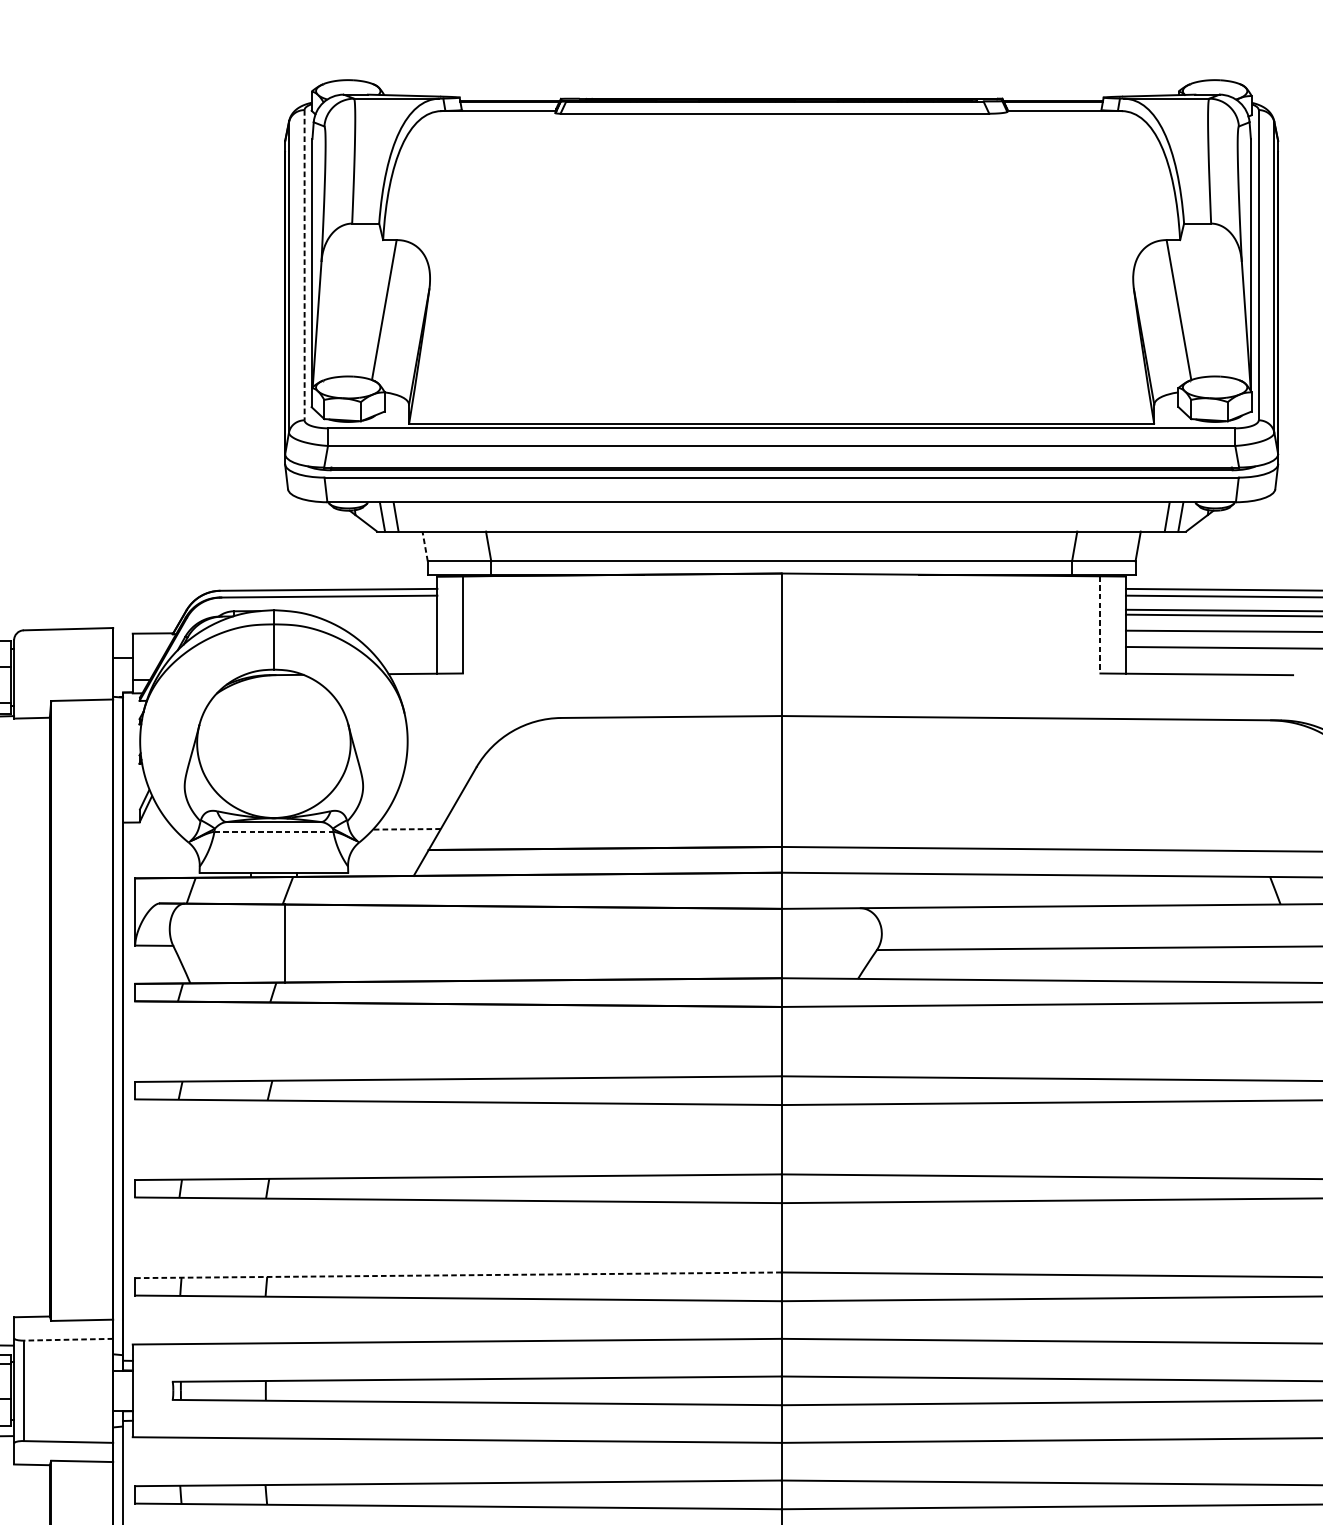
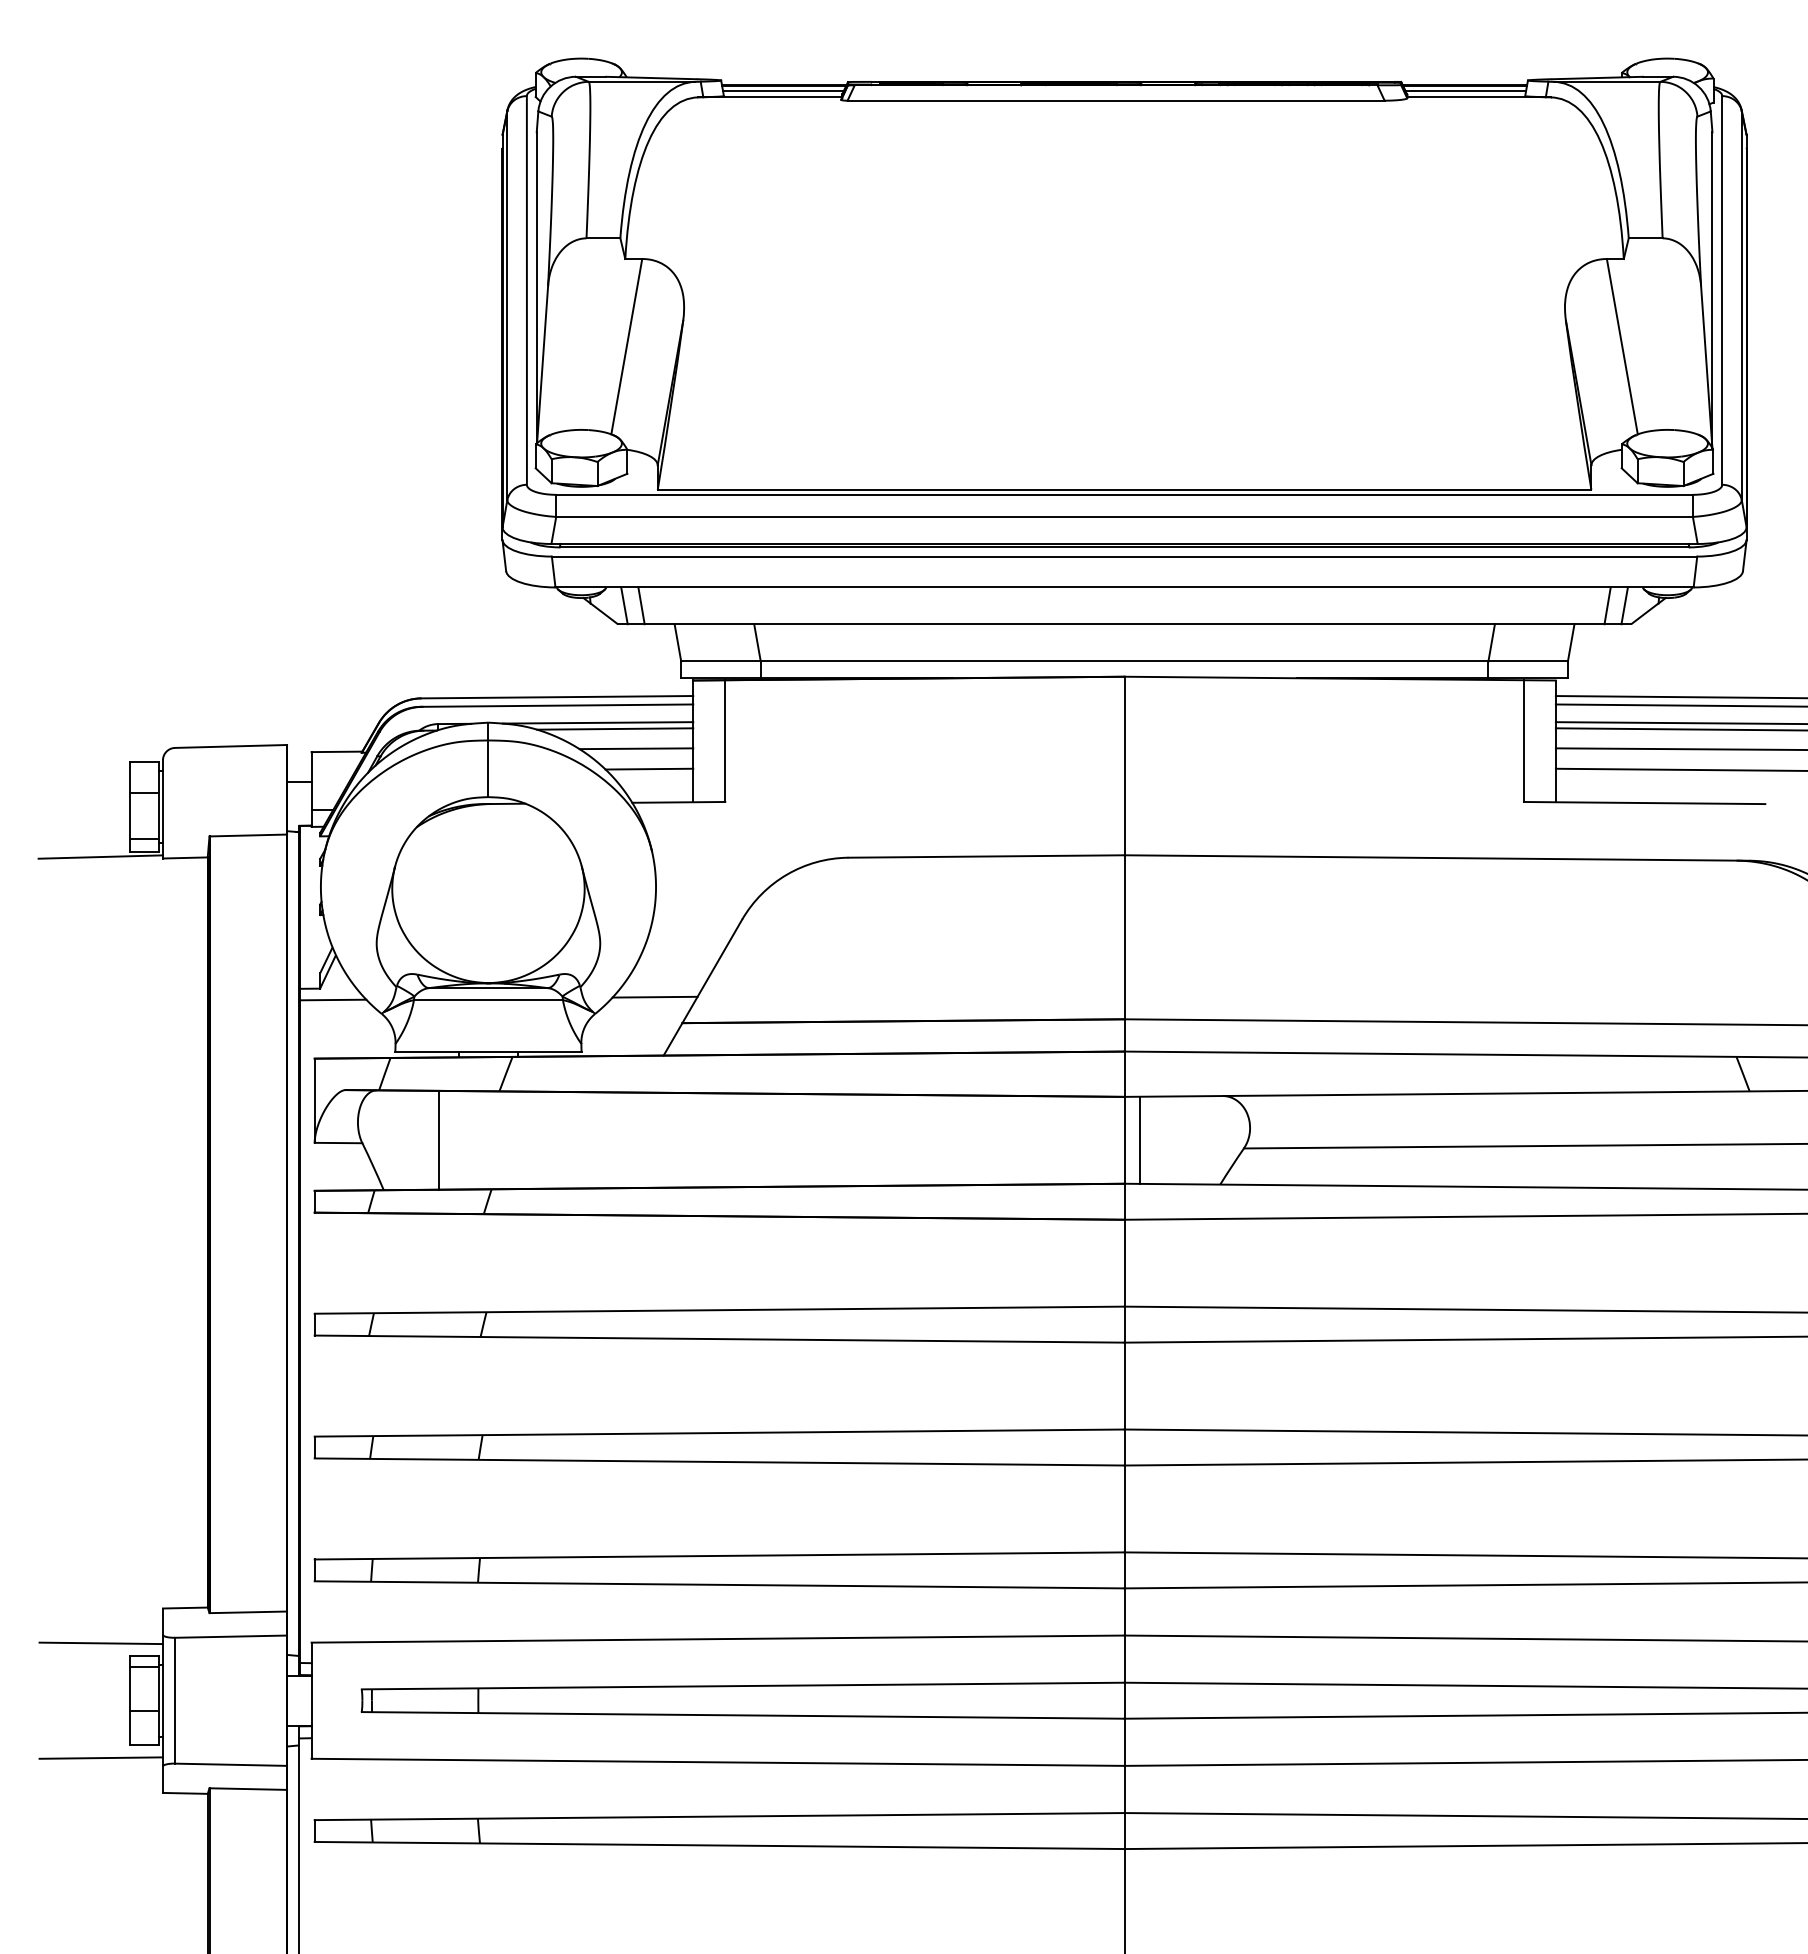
line: (509, 106) -> (783, 91), added
line: (1053, 106) -> (1465, 91), added
line: (304, 265) -> (526, 290), dashed -> solid
line: (424, 546) -> (677, 642), dashed -> solid
line: (360, 610) -> (597, 722), added
line: (375, 614) -> (615, 728), added
line: (1100, 625) -> (1523, 741), dashed -> solid
line: (392, 630) -> (636, 748), added
line: (402, 646) -> (649, 768), added
line: (407, 829) -> (655, 997), dashed -> solid
line: (149, 831) -> (332, 999), added
line: (273, 831) -> (488, 1000), dashed -> solid
line: (284, 942) -> (438, 1139), moved
line: (794, 942) -> (1140, 1139), added
line: (458, 1274) -> (719, 1555), dashed -> solid
line: (68, 1339) -> (230, 1636), dashed -> solid

